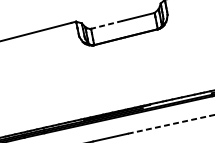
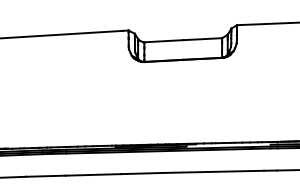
line: (106, 25) -> (163, 41), dashed -> solid
line: (169, 124) -> (214, 171), dashed -> solid

